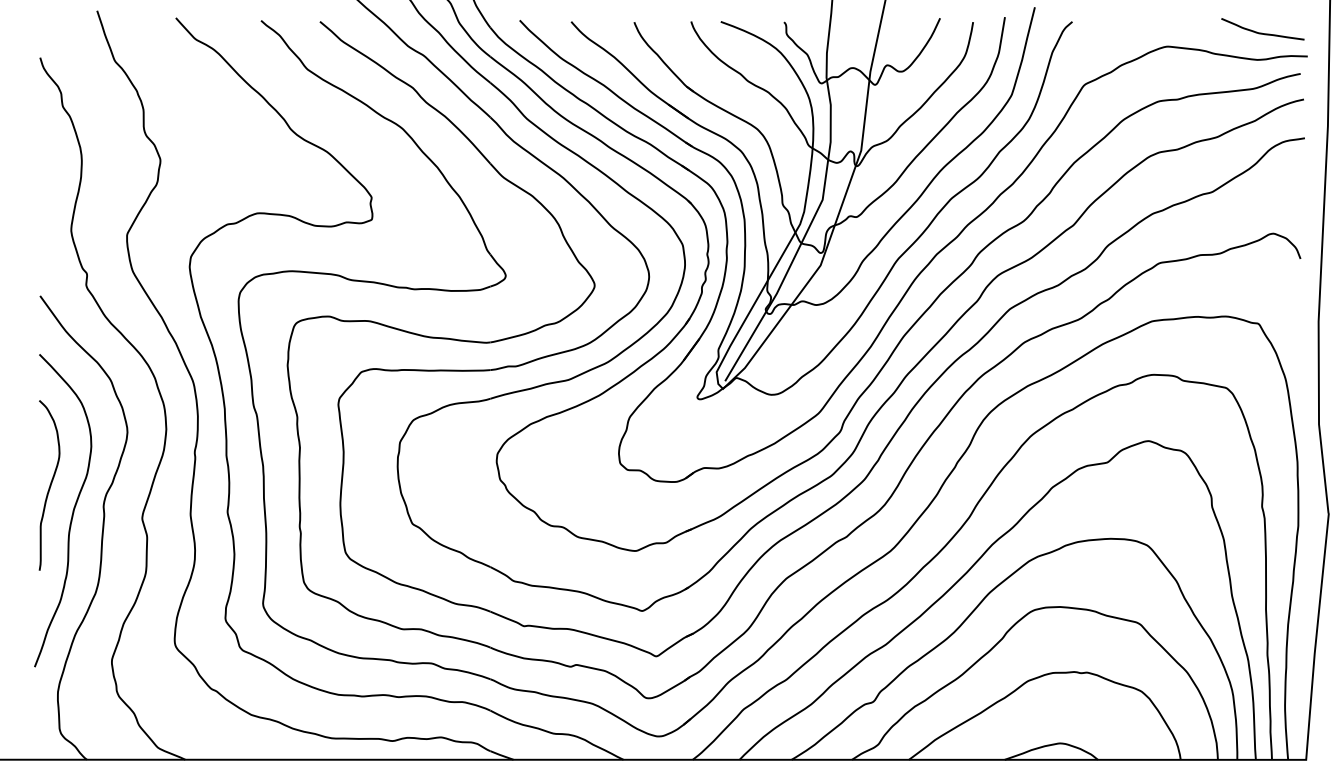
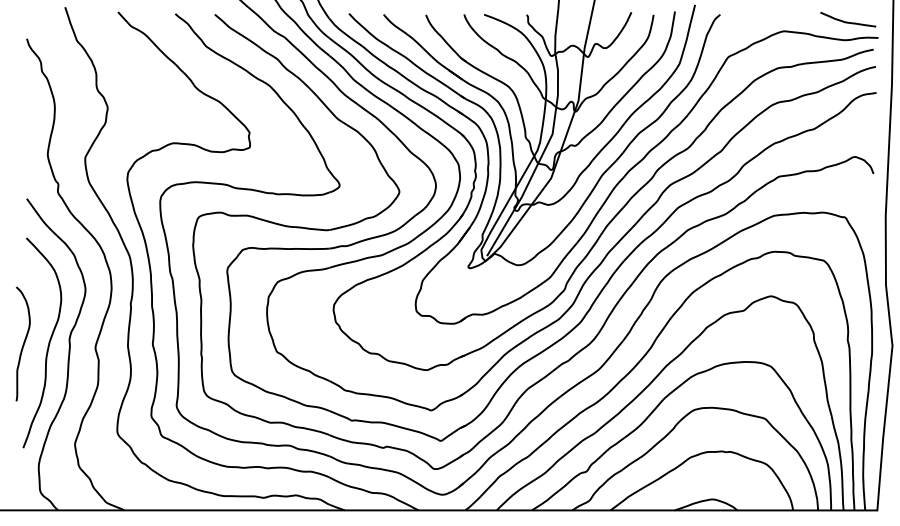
curve: (49, 484) -> (23, 343), moved

